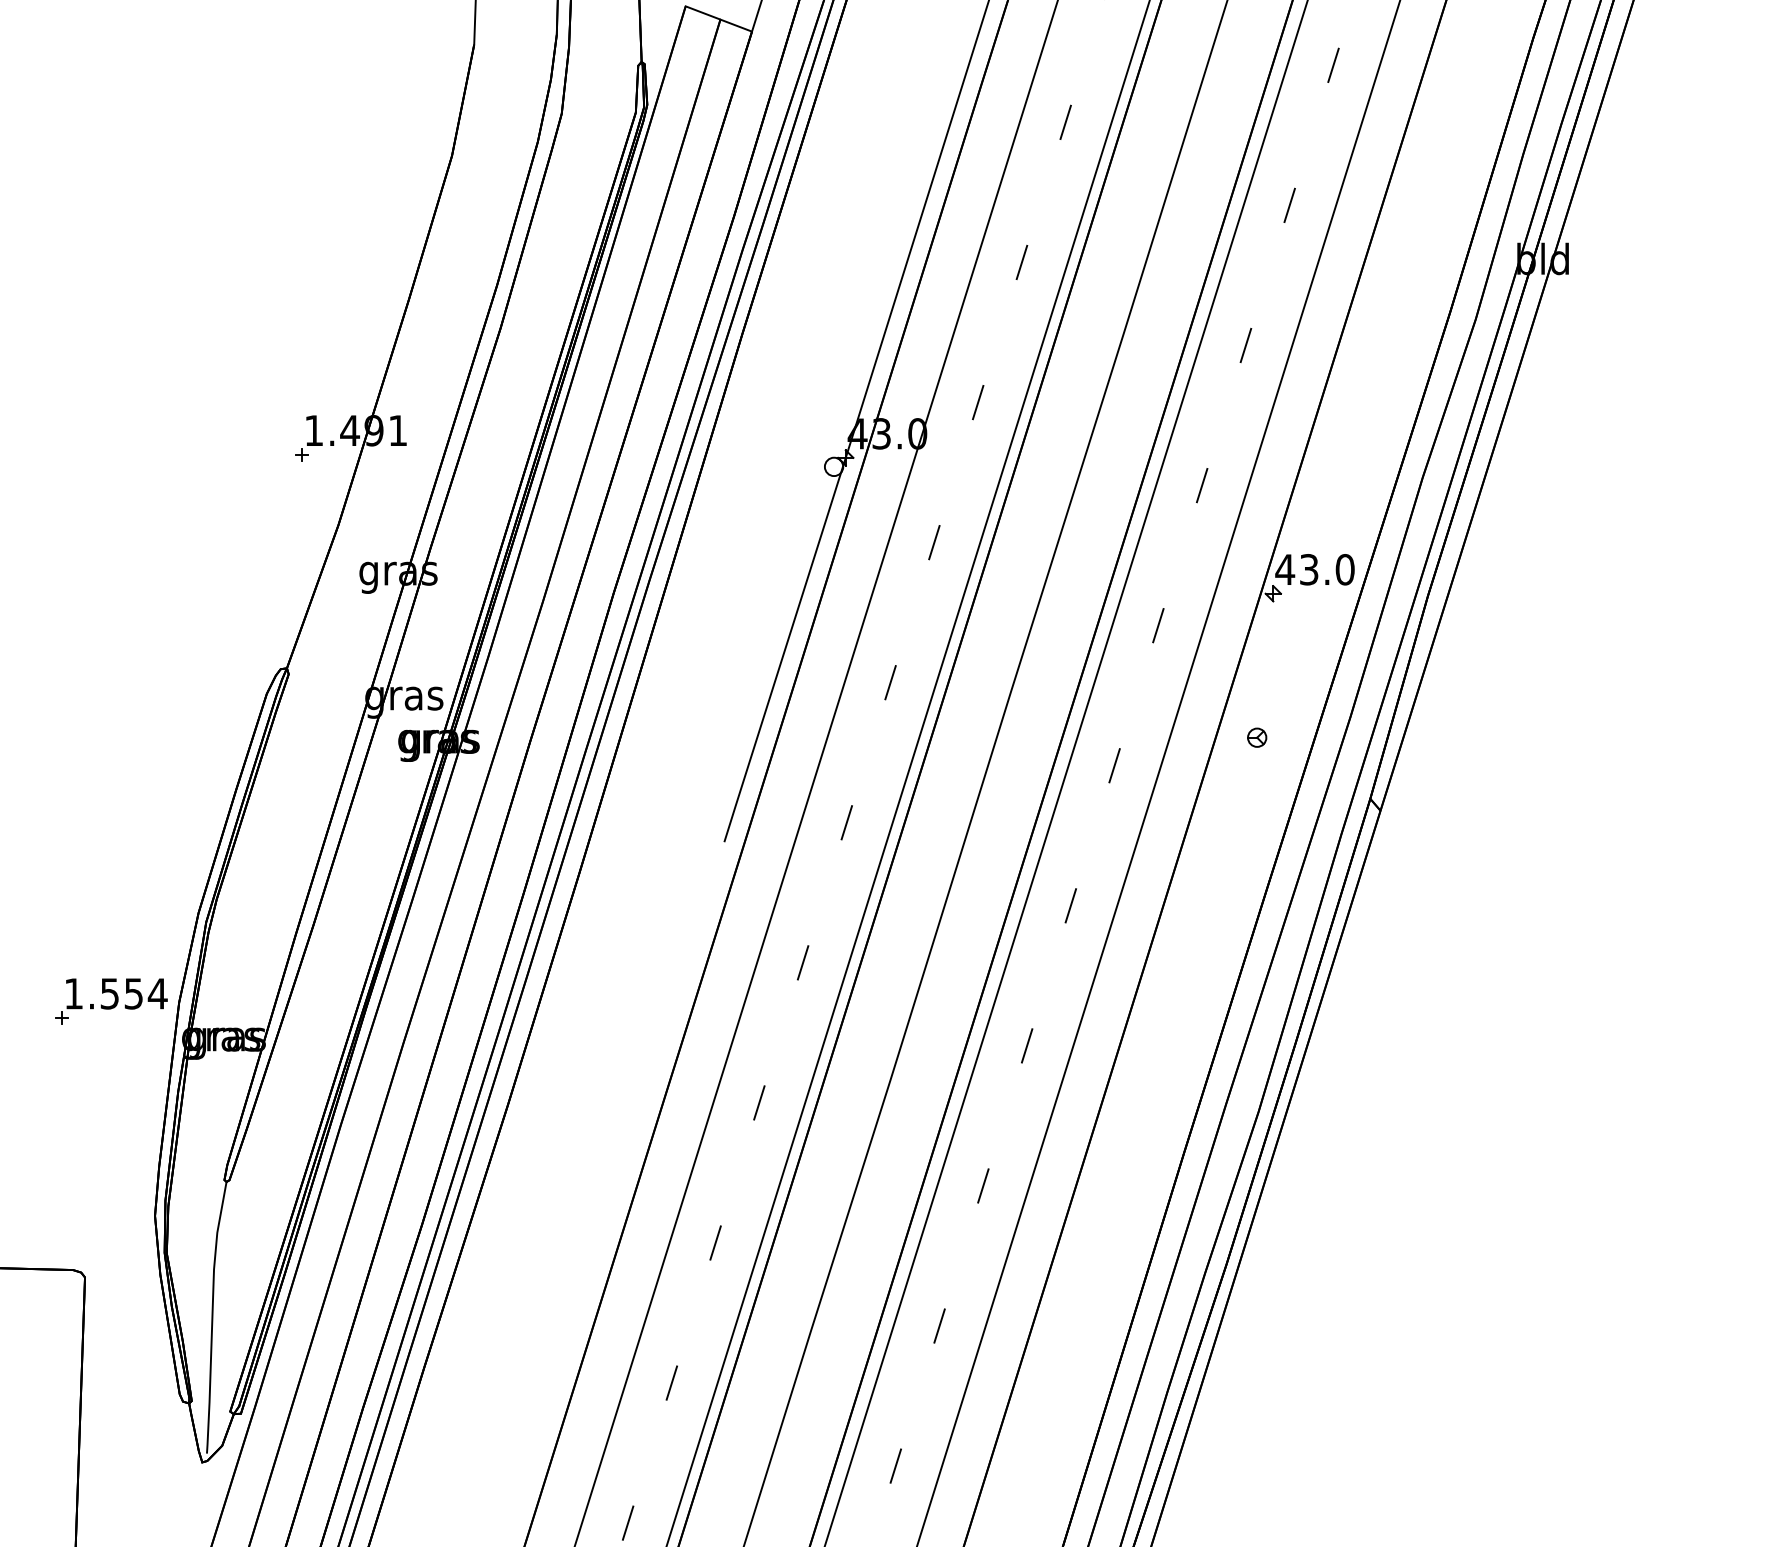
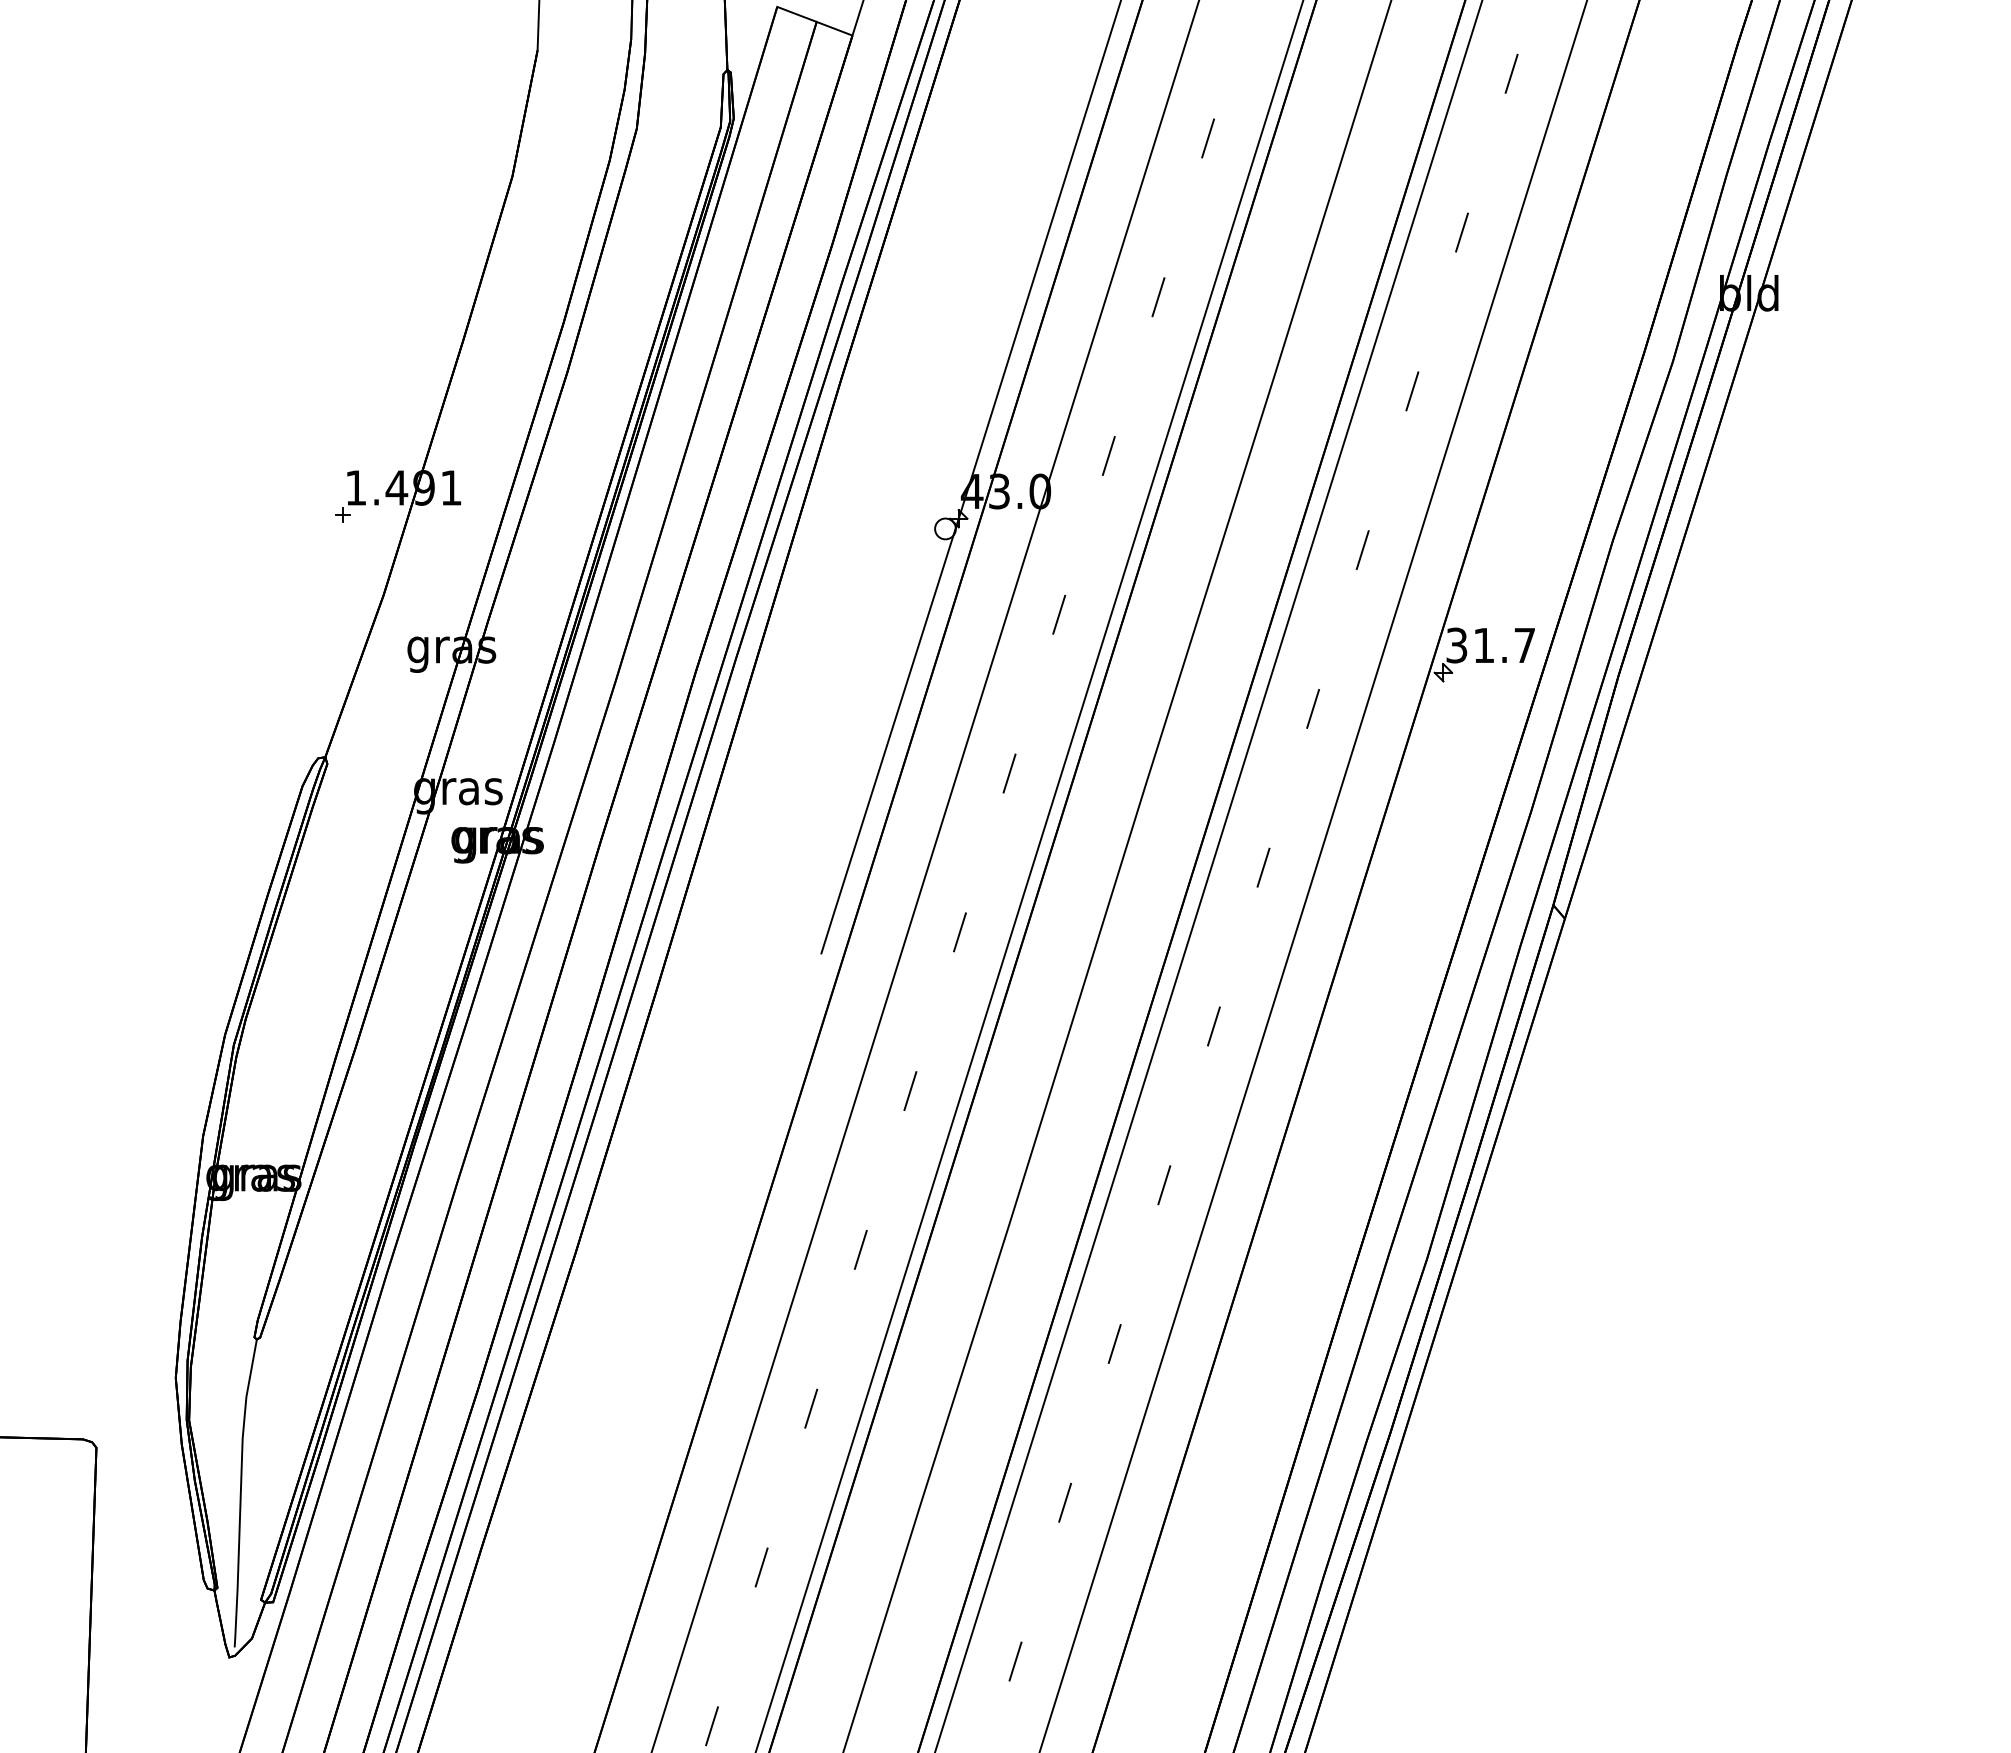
text: (1314, 569) -> (1490, 645), 43.0 -> 31.7
part: (1256, 737) -> (1424, 835), removed
part: (111, 1001) -> (126, 1134), removed

